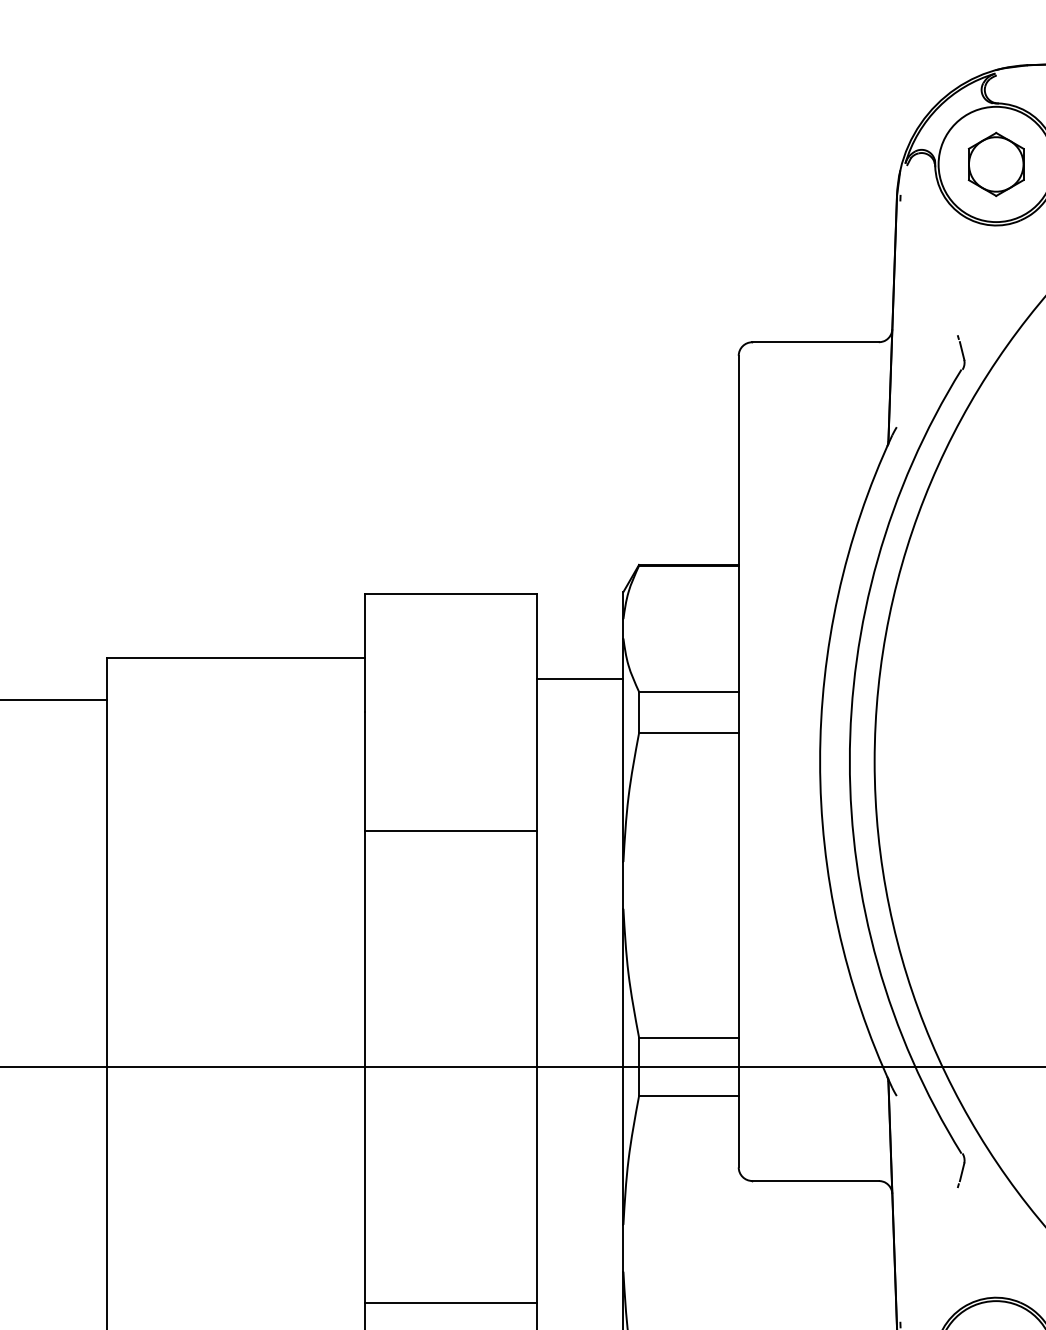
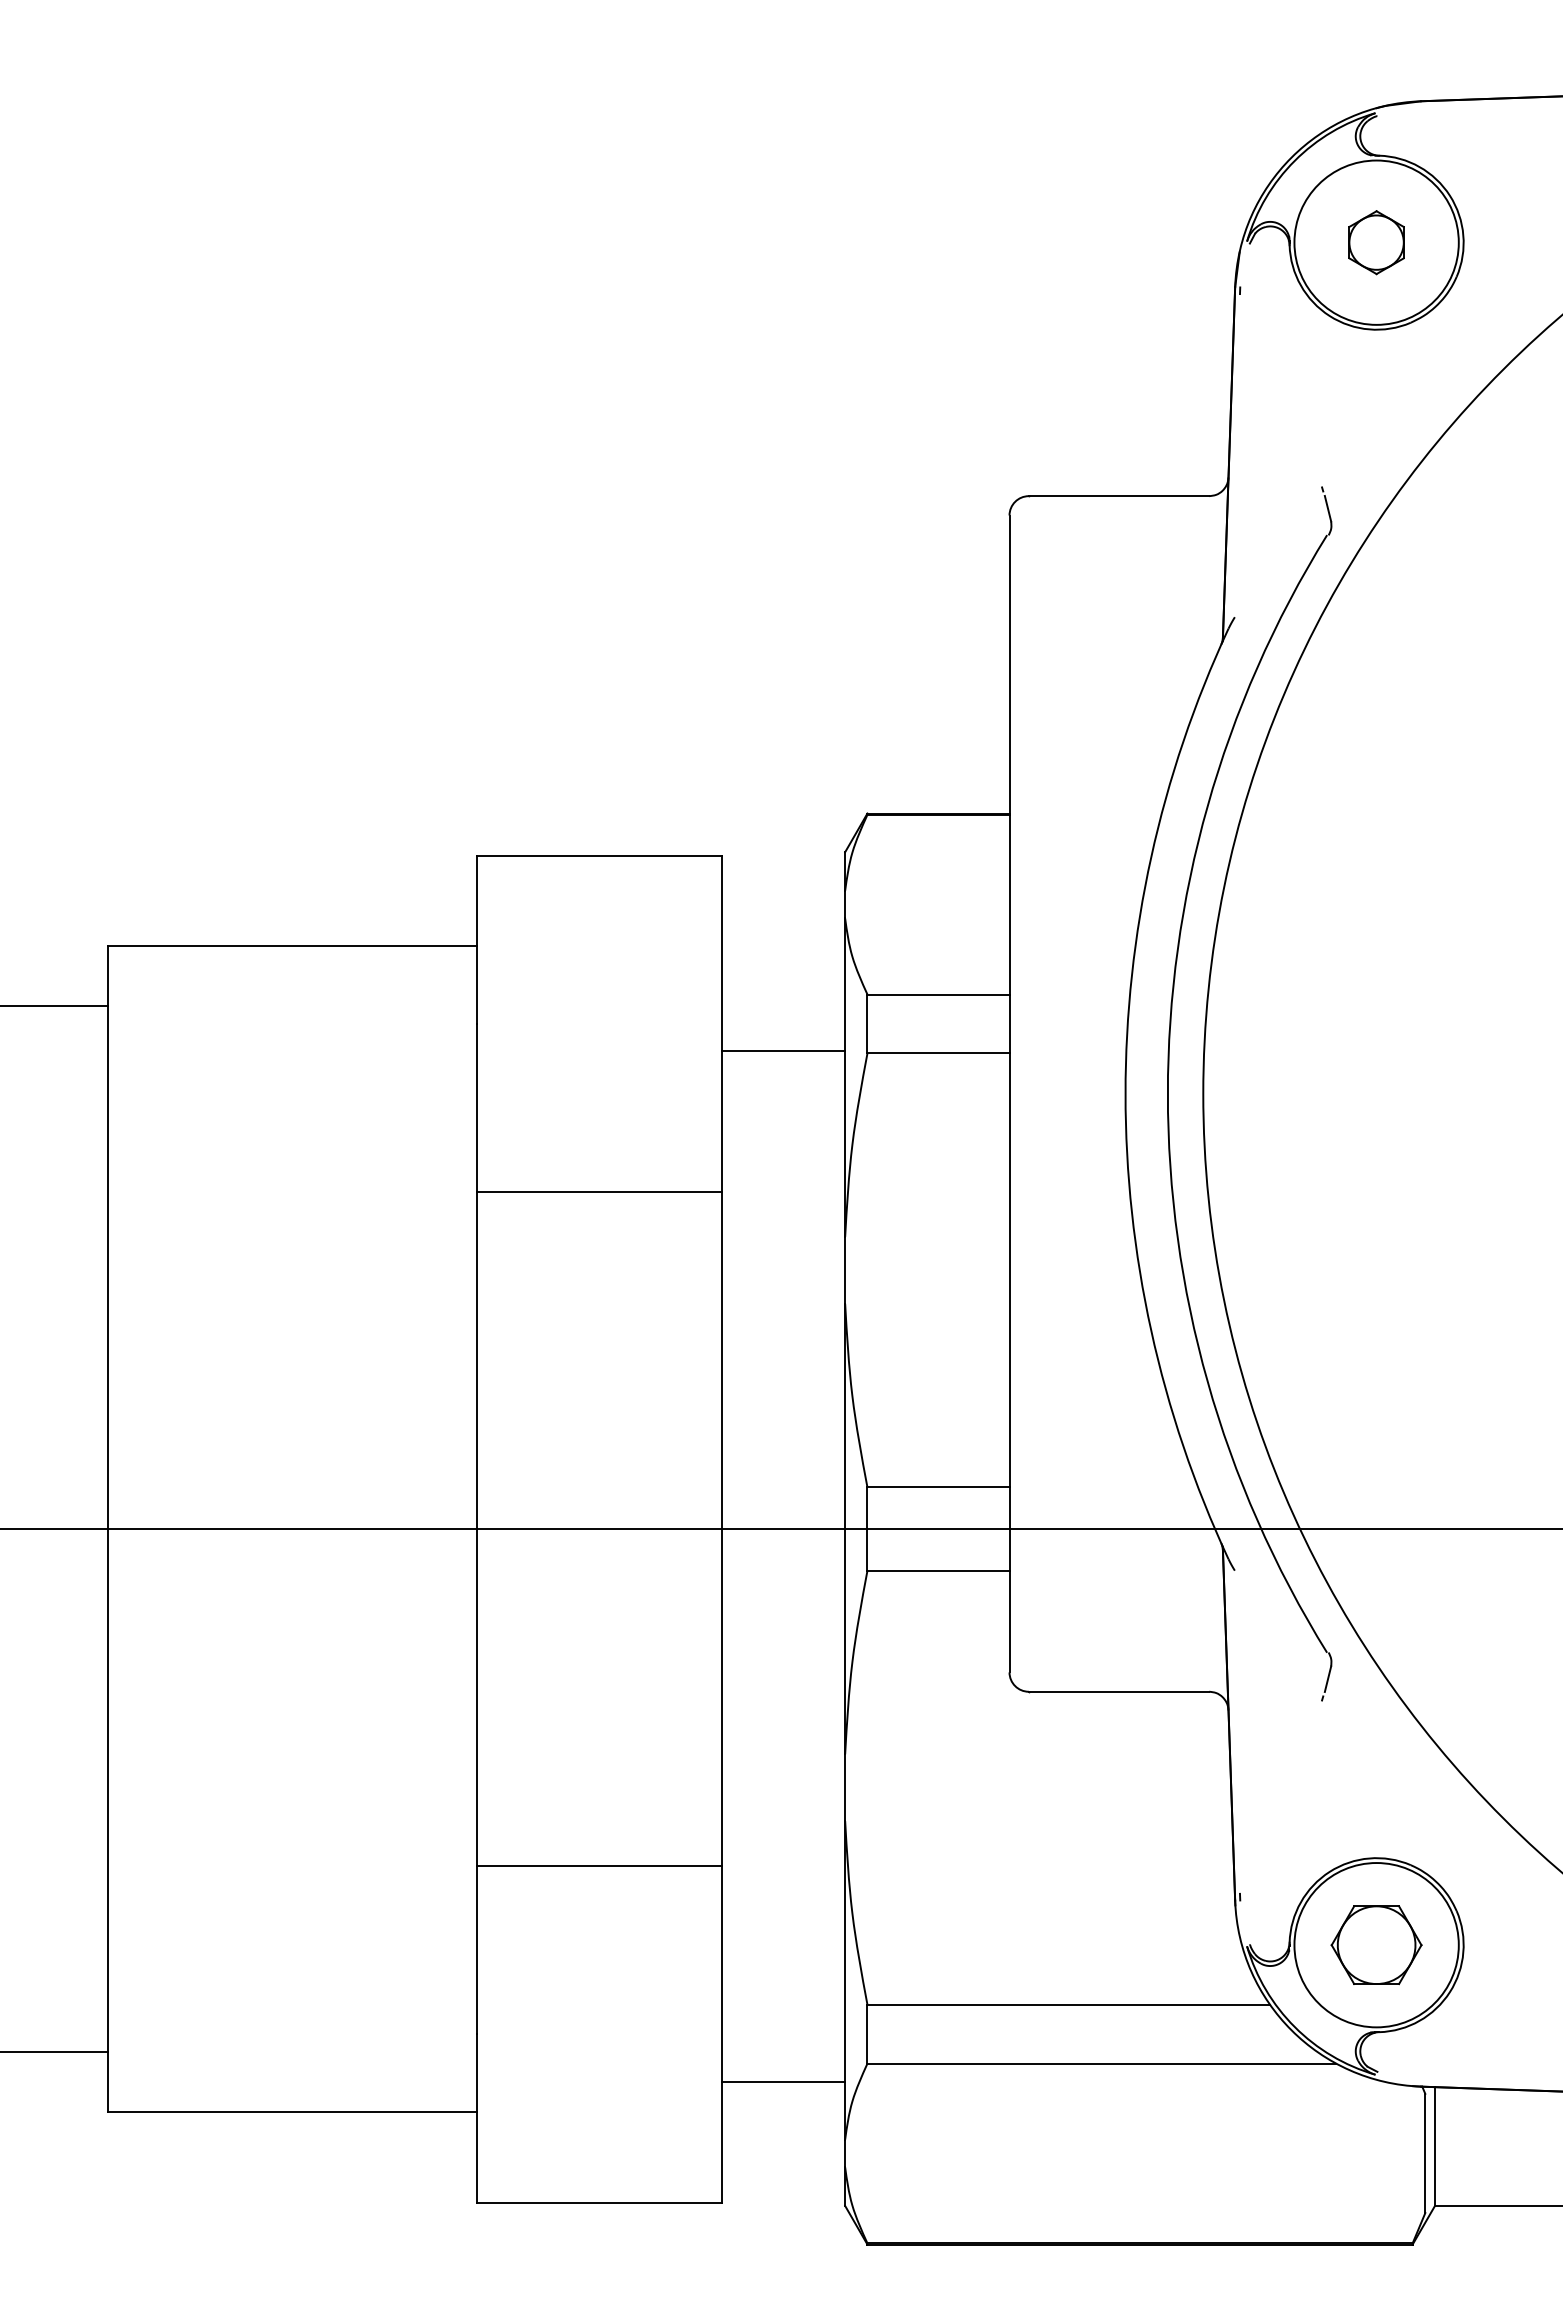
part: (996, 164) -> (1376, 242), size x0.7
line: (580, 679) -> (783, 1051), moved

